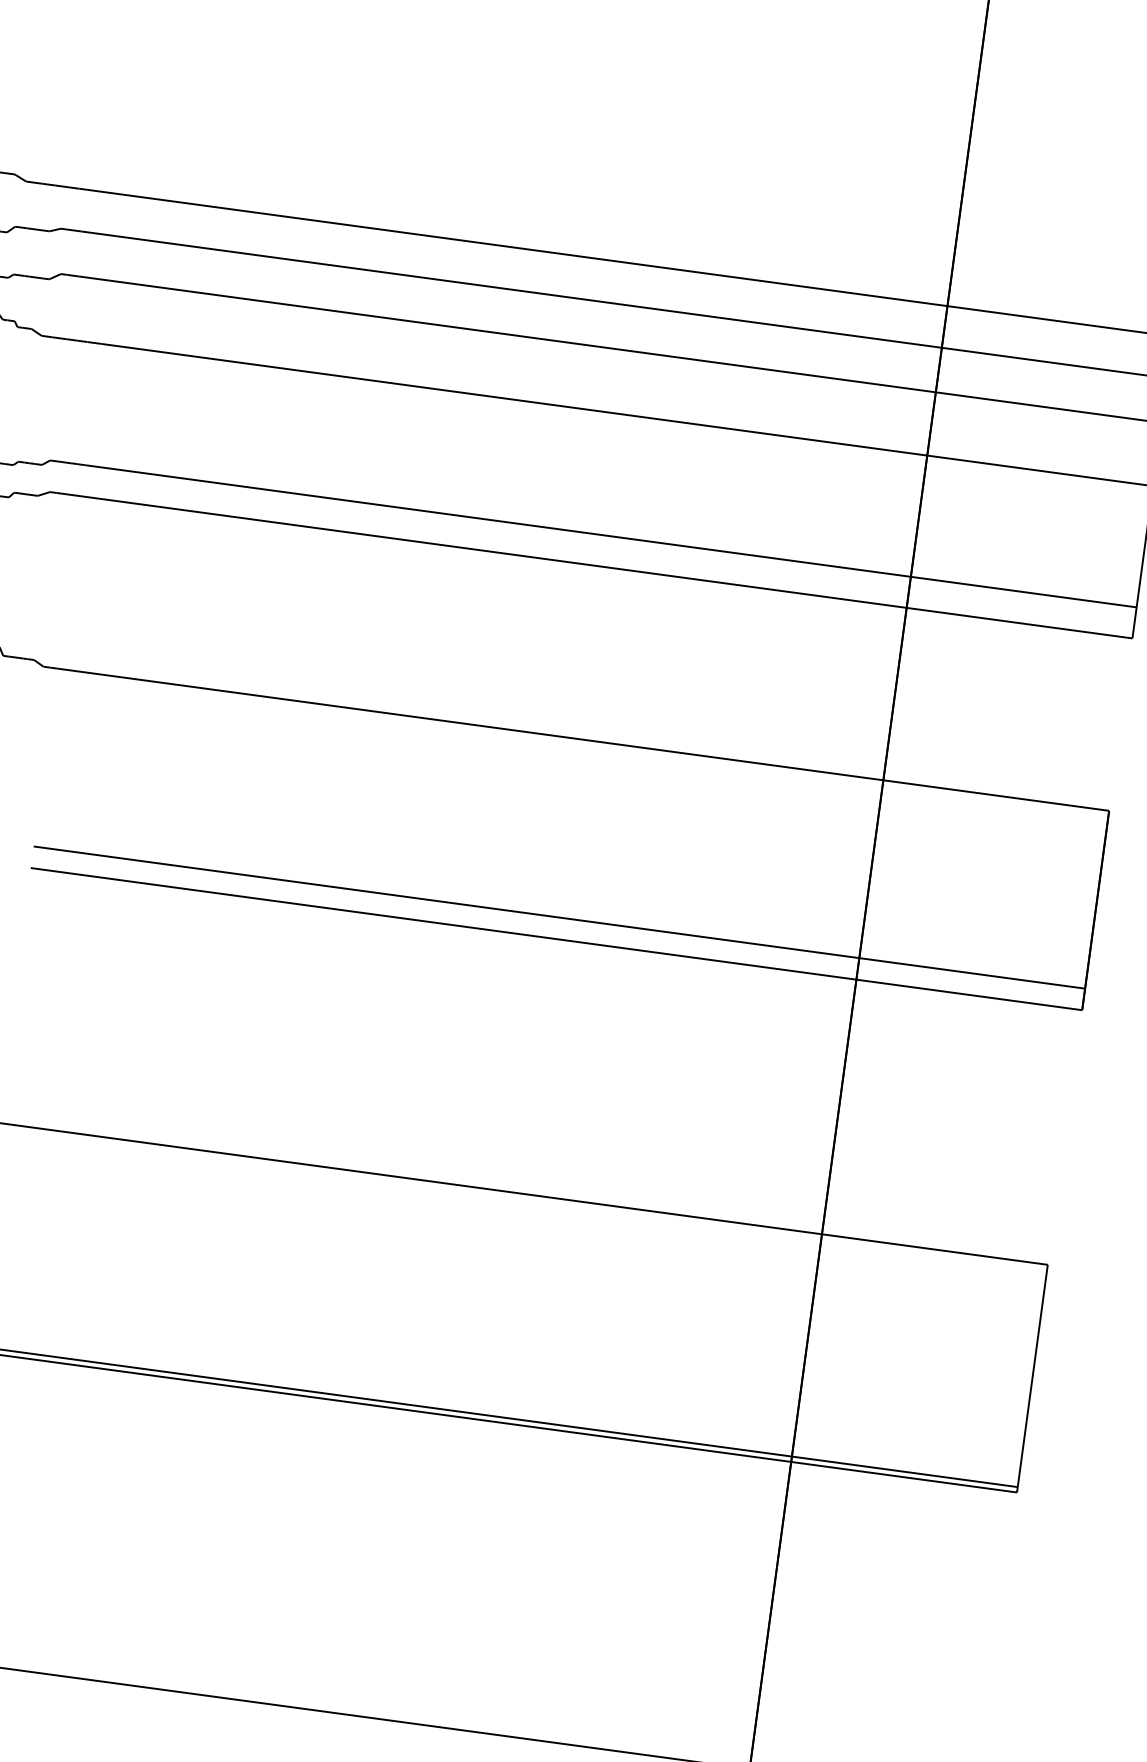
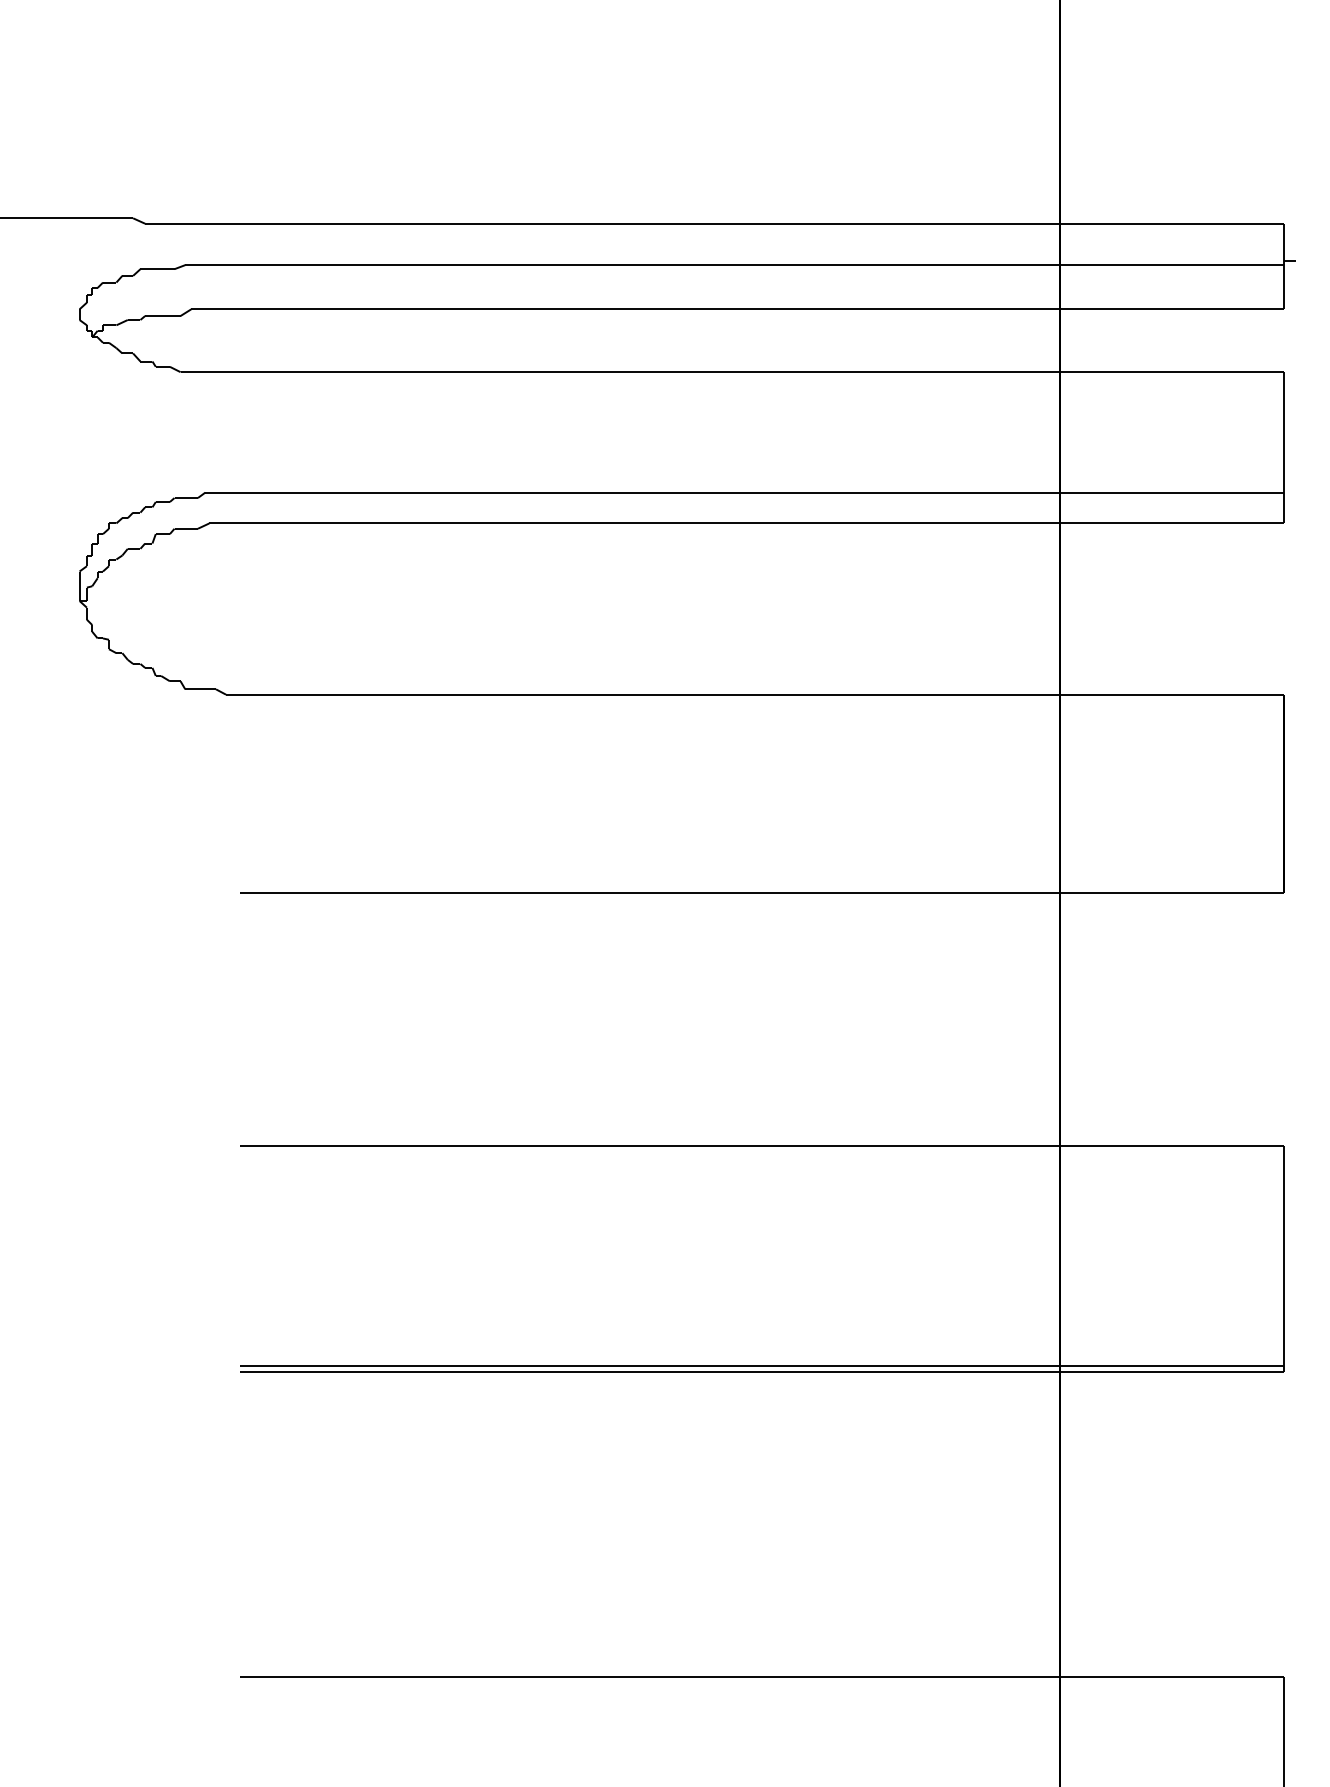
line: (559, 917) -> (762, 871), removed

